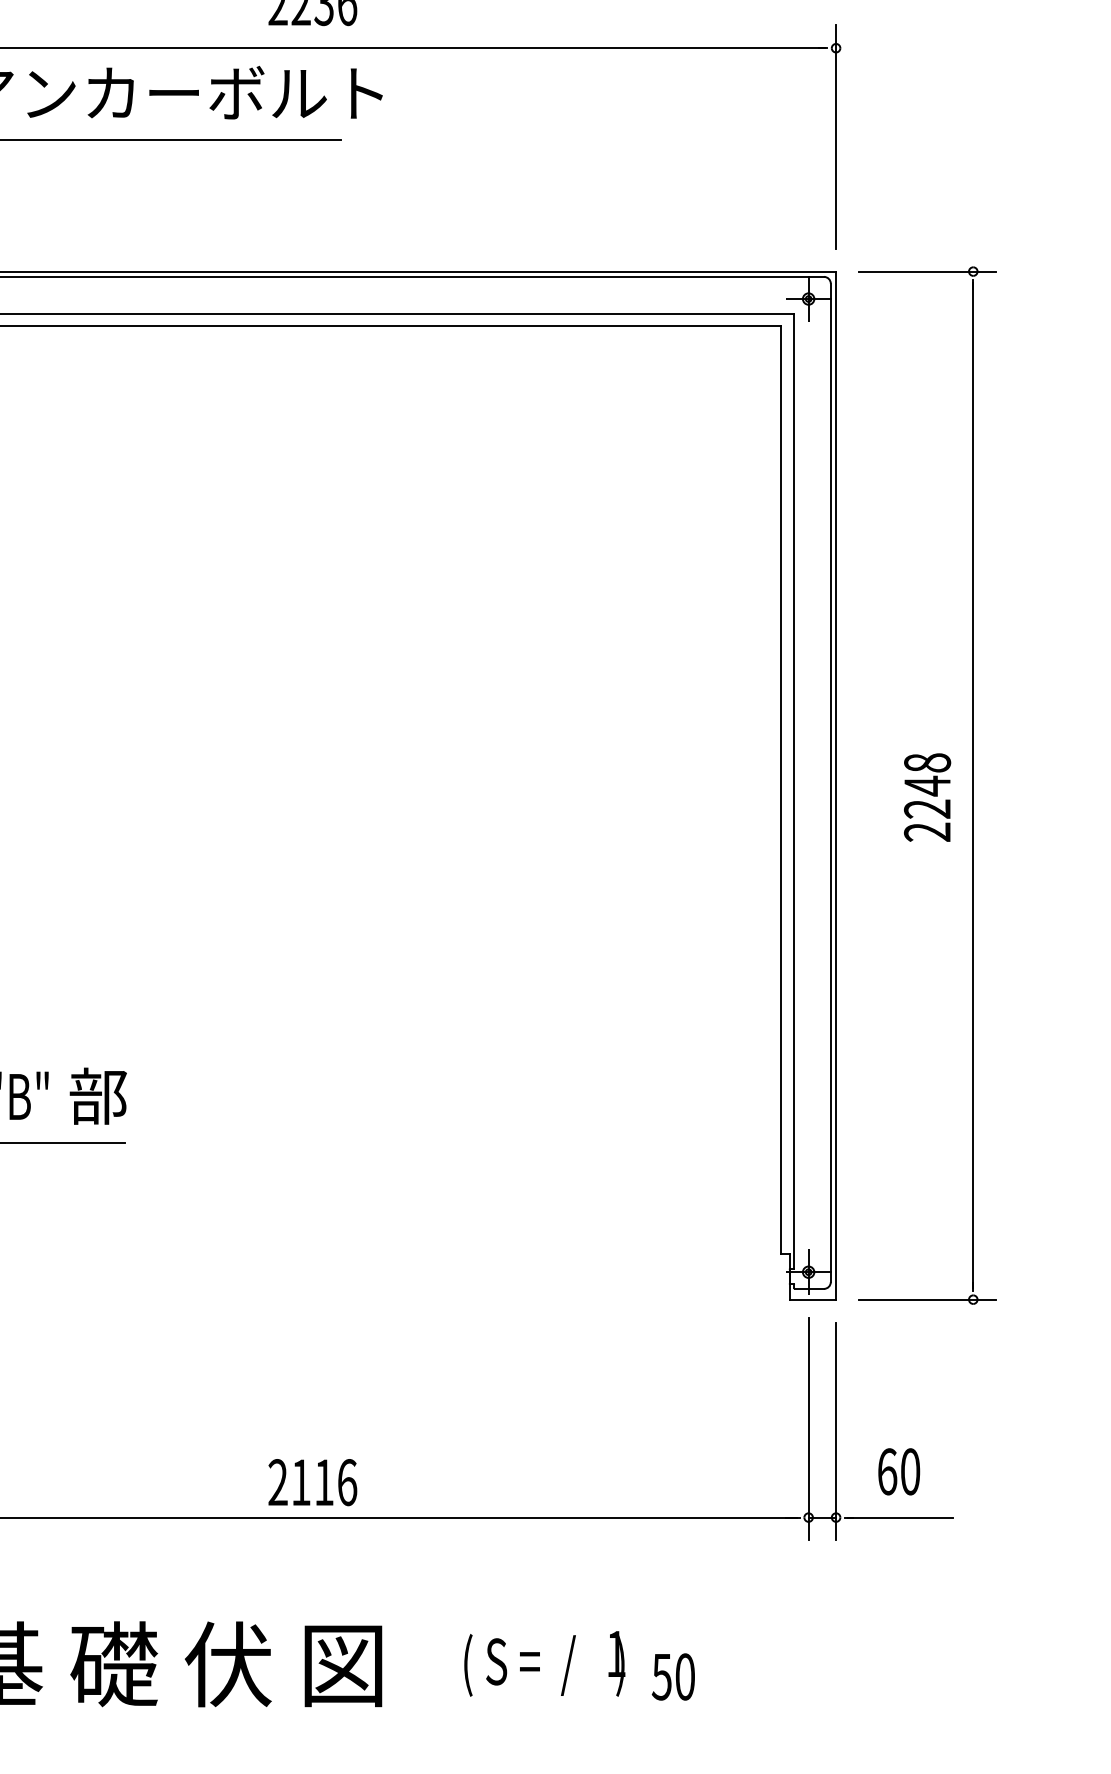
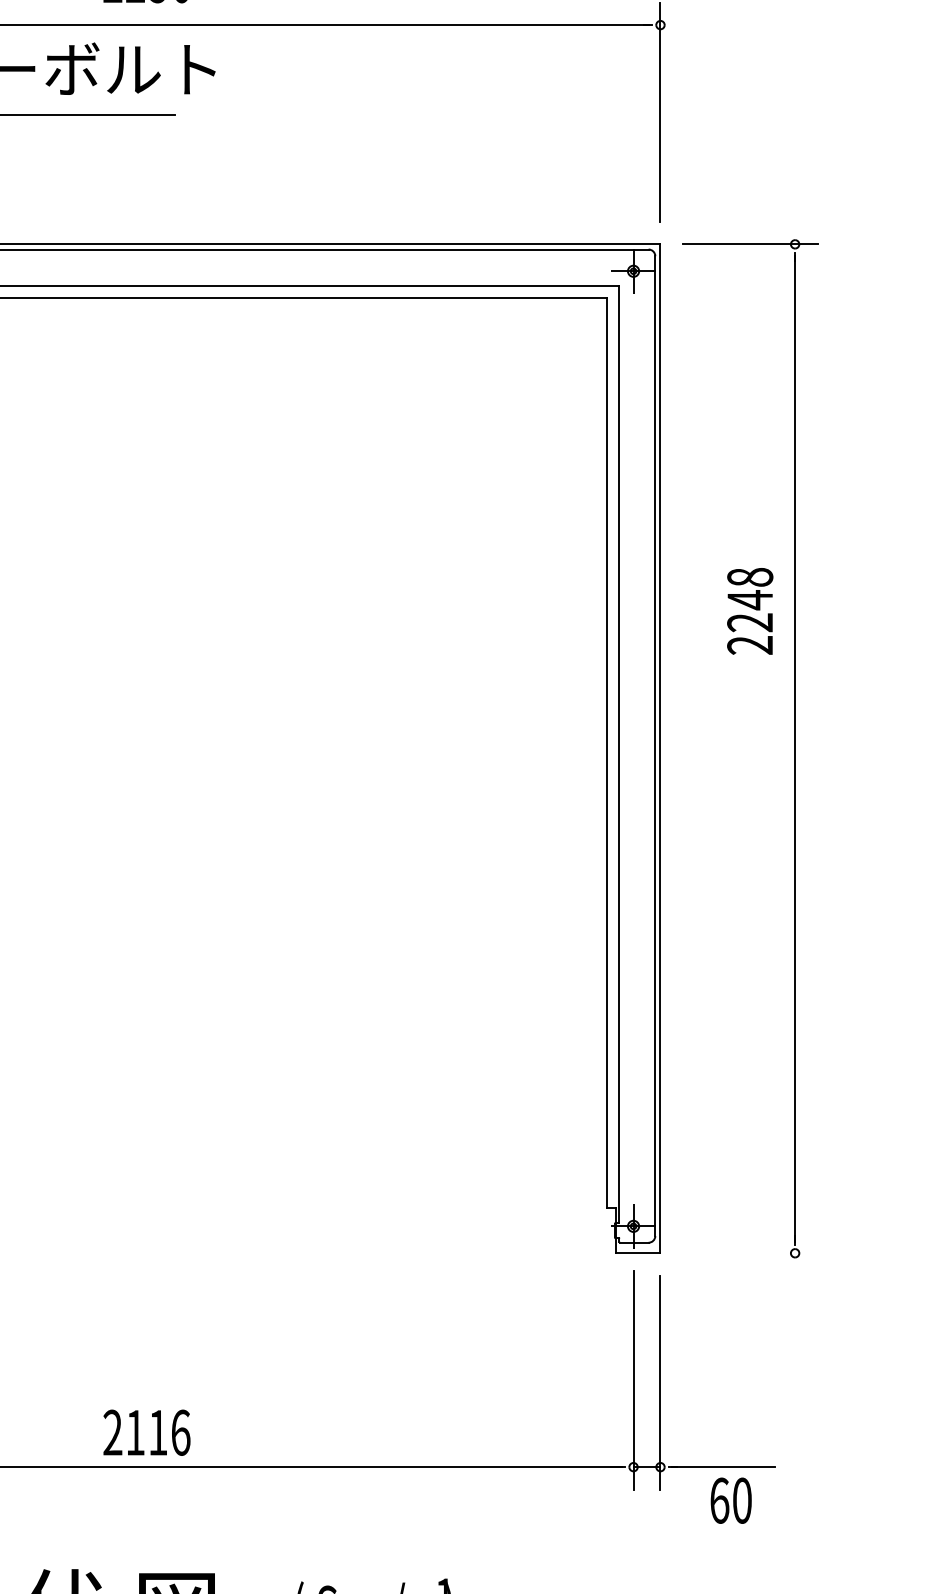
text: (927, 797) -> (750, 611), moved
line: (927, 1299) -> (750, 1253), removed
text: (899, 1471) -> (731, 1500), moved

